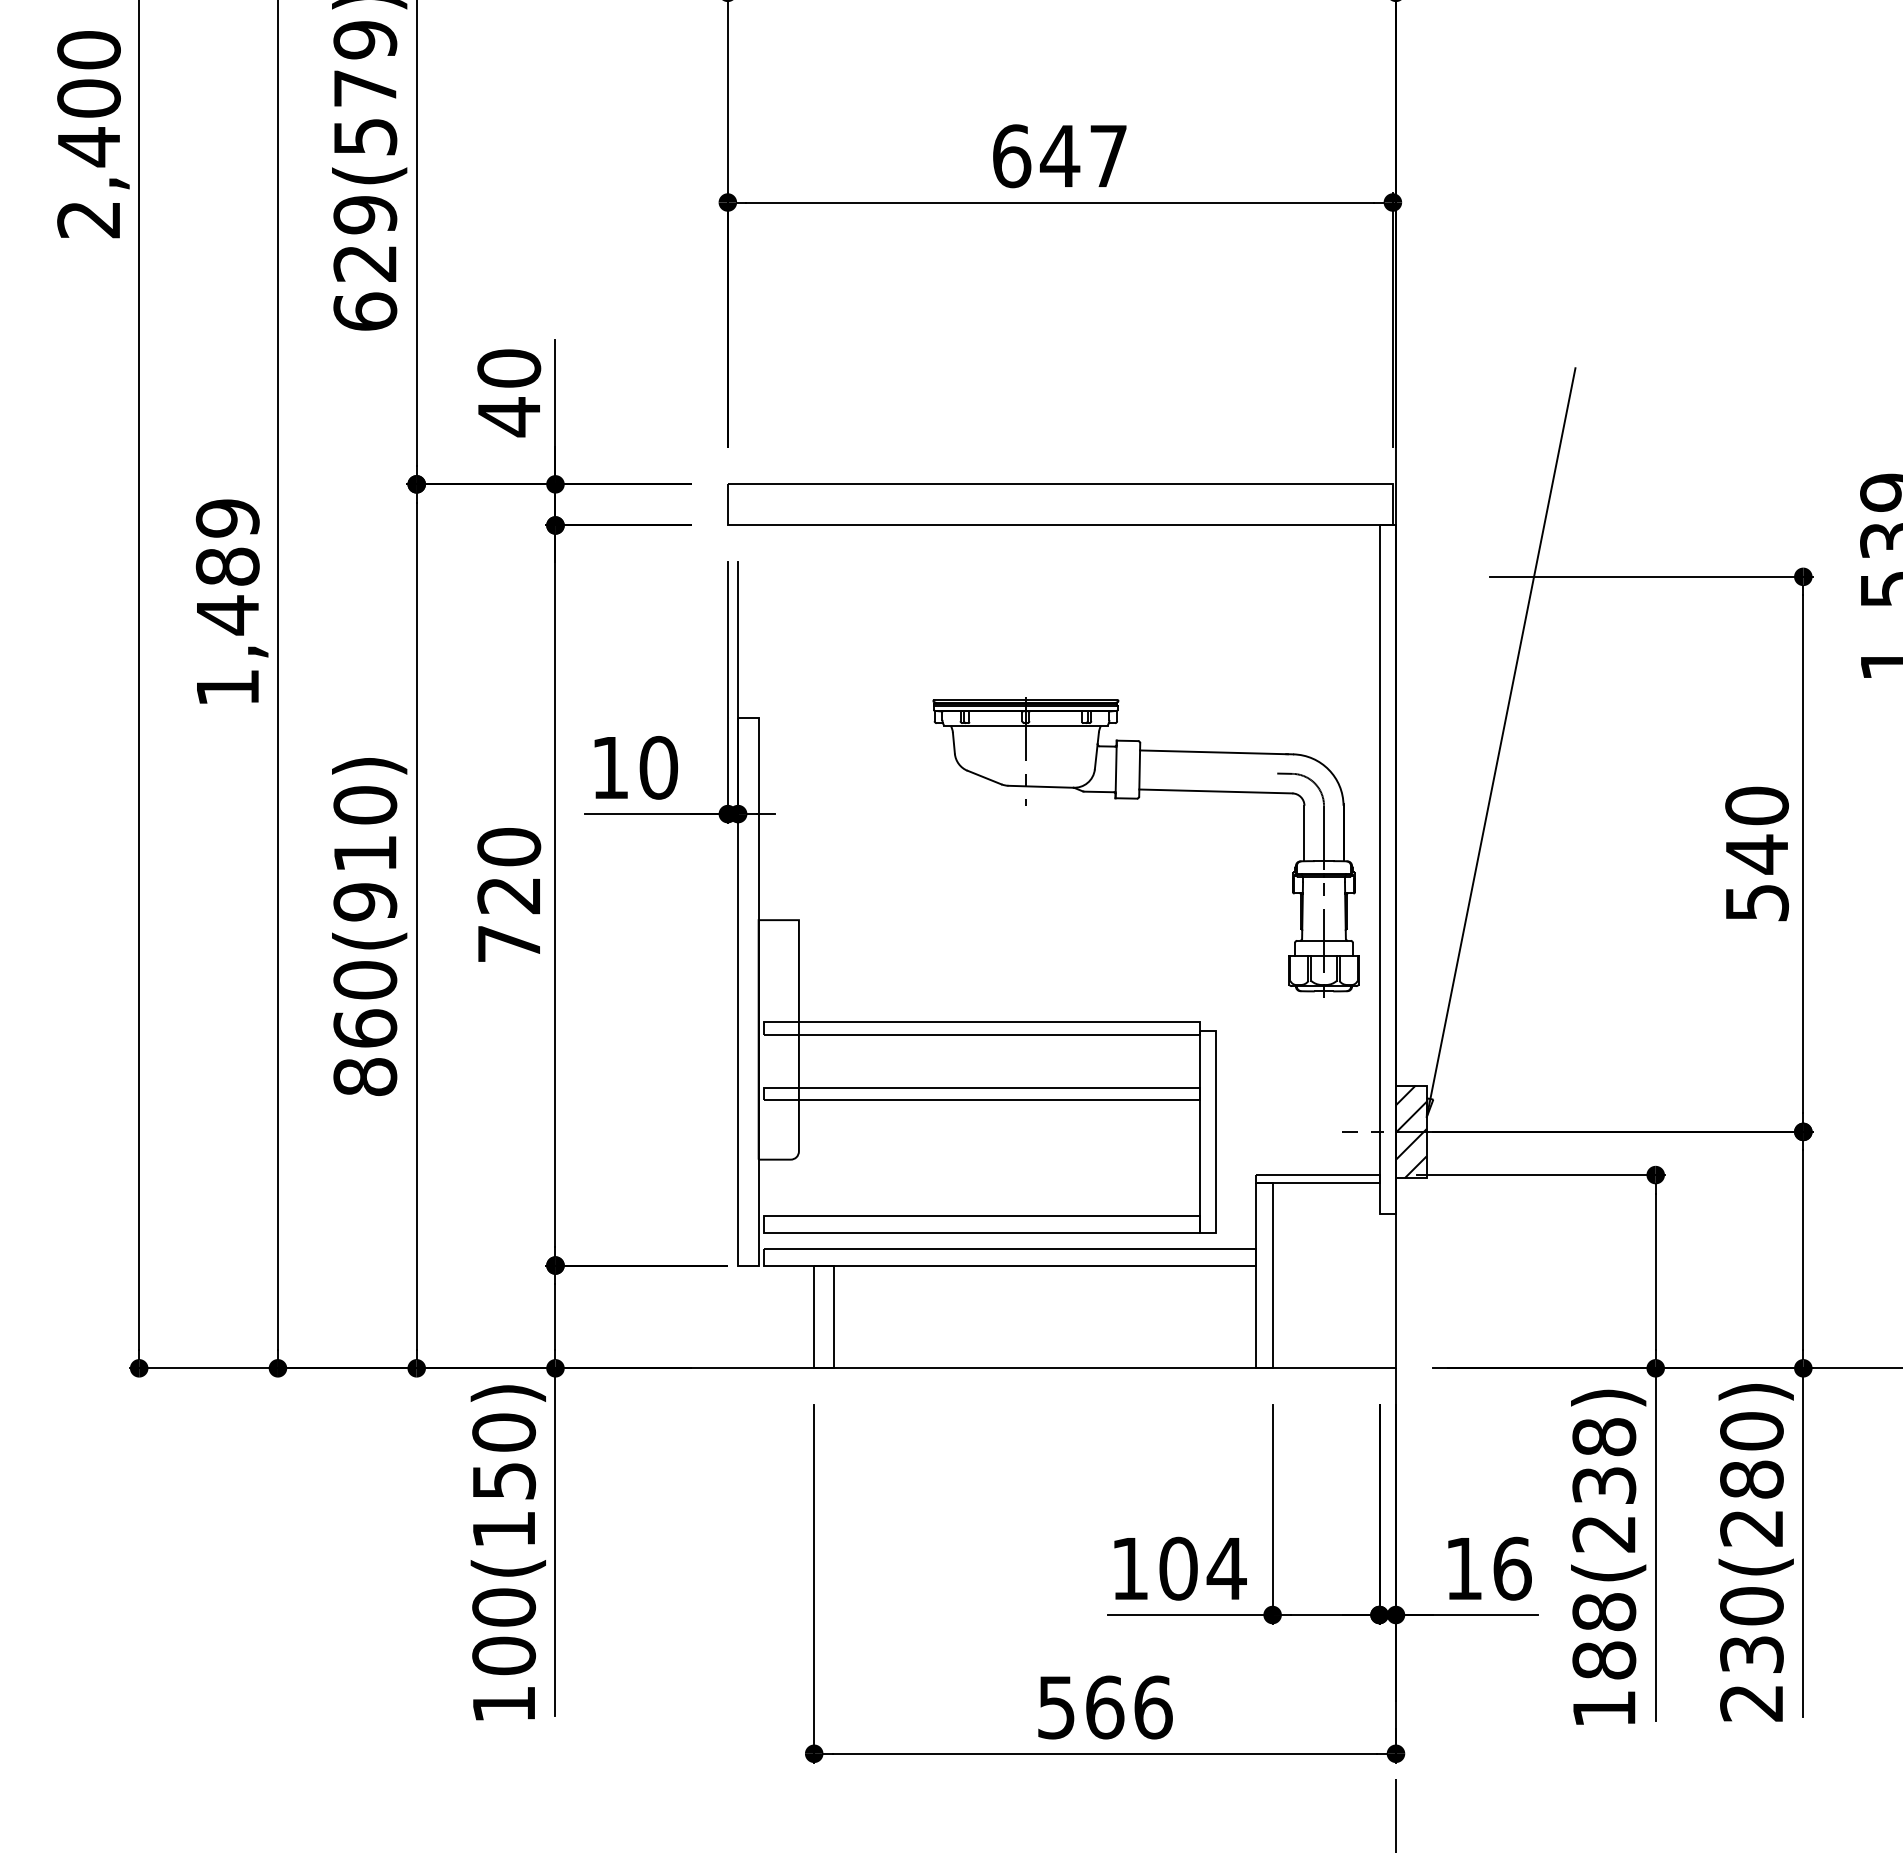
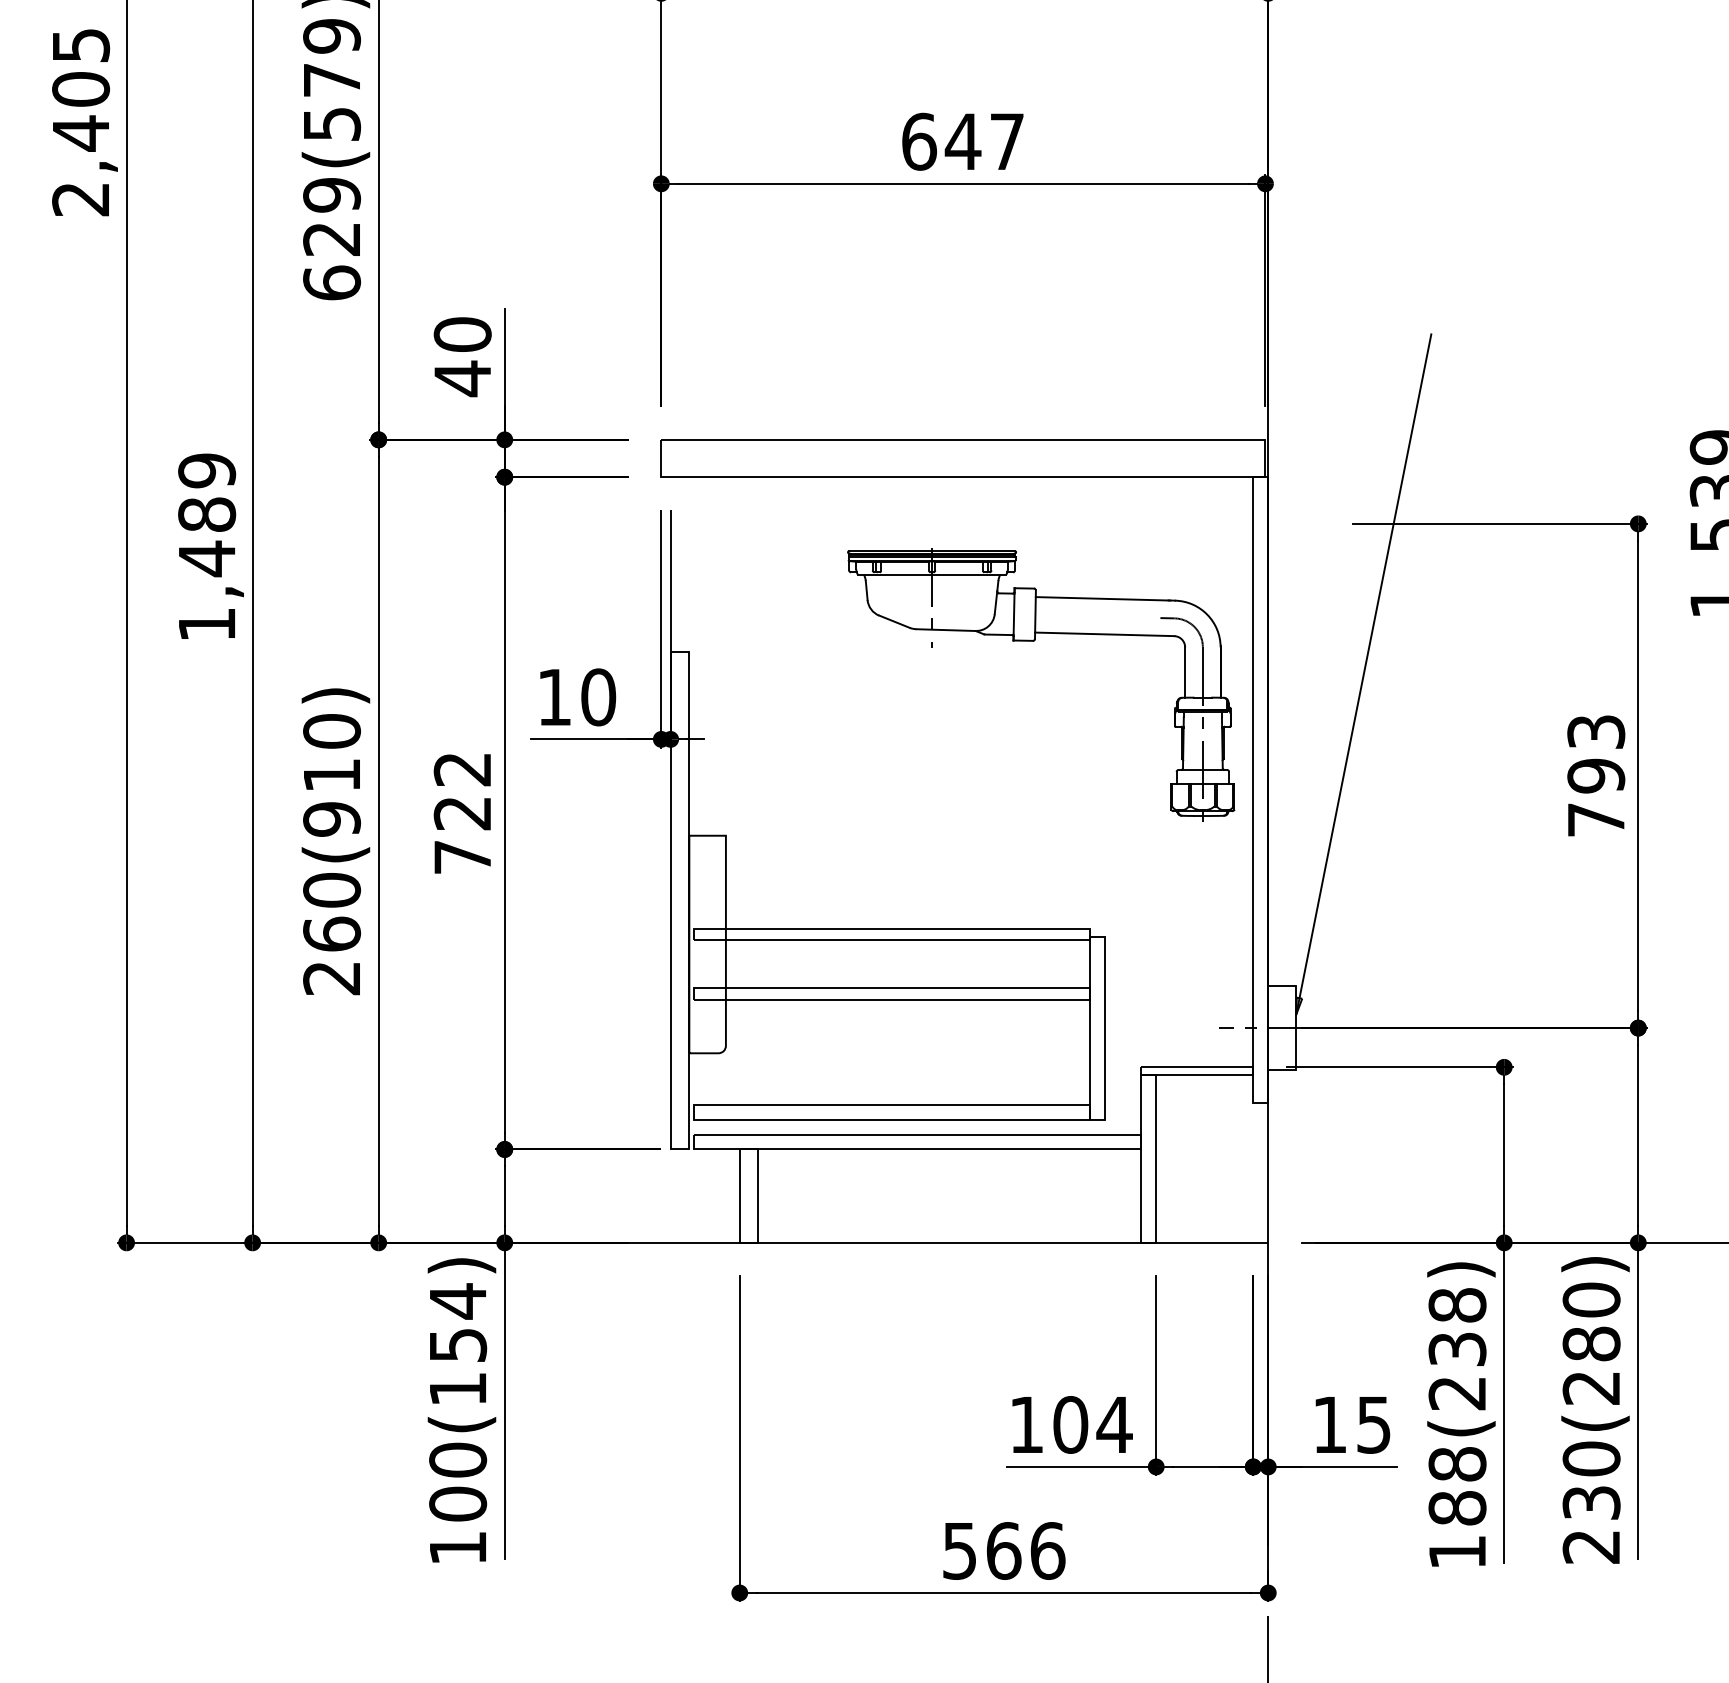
text: (88, 50) -> (80, 45), 2,400 -> 2,405
part: (1138, 799) -> (1034, 641), moved
text: (509, 847) -> (462, 769), 720 -> 722
text: (1757, 853) -> (1596, 775), 540 -> 793
text: (365, 1076) -> (332, 977), 860(910) -> 260(910)
hatch: (1410, 1131) -> (1281, 1027), removed
text: (504, 1432) -> (458, 1301), 100(150) -> 100(154)
text: (1512, 1568) -> (1374, 1424), 16 -> 15

